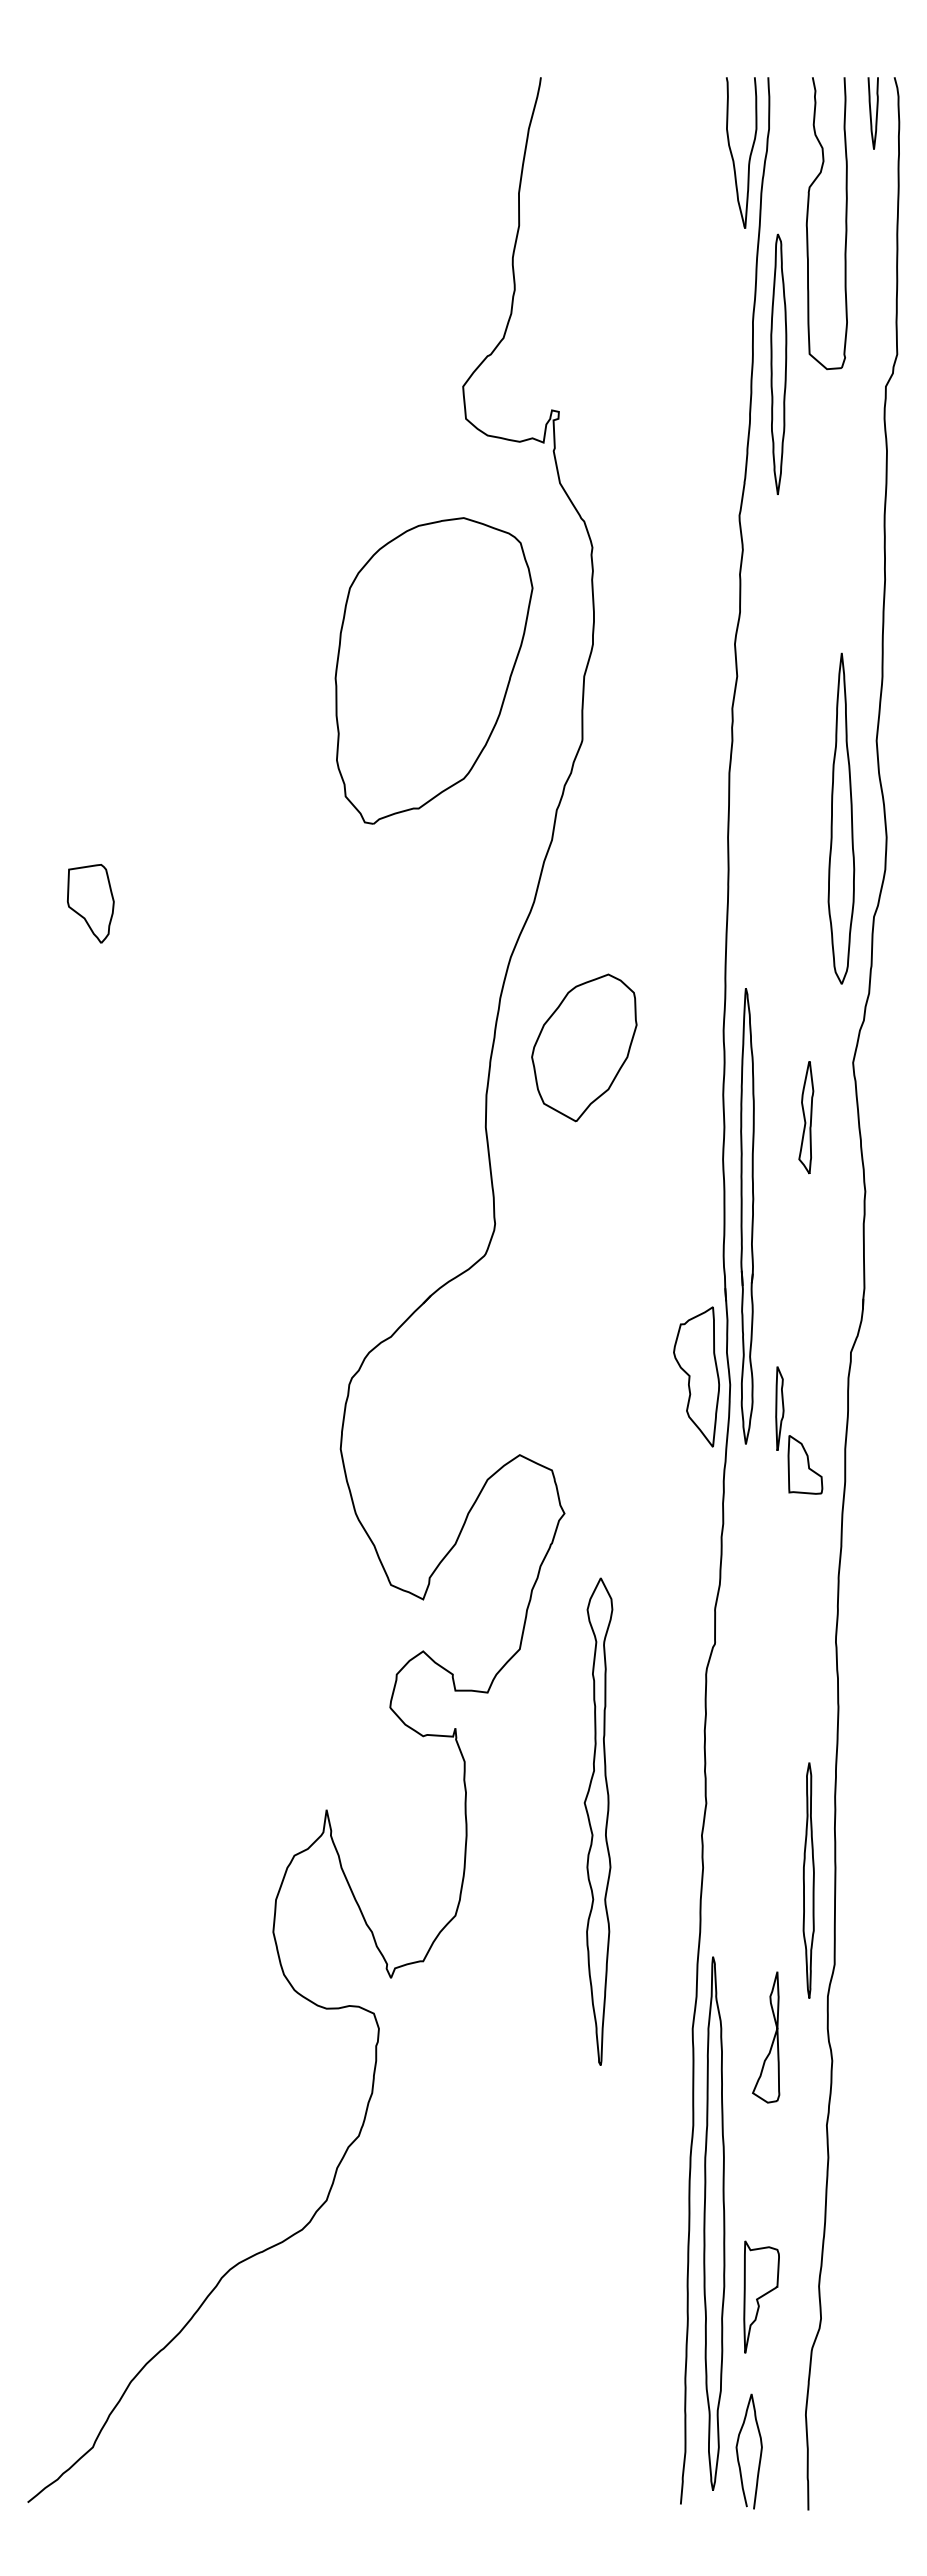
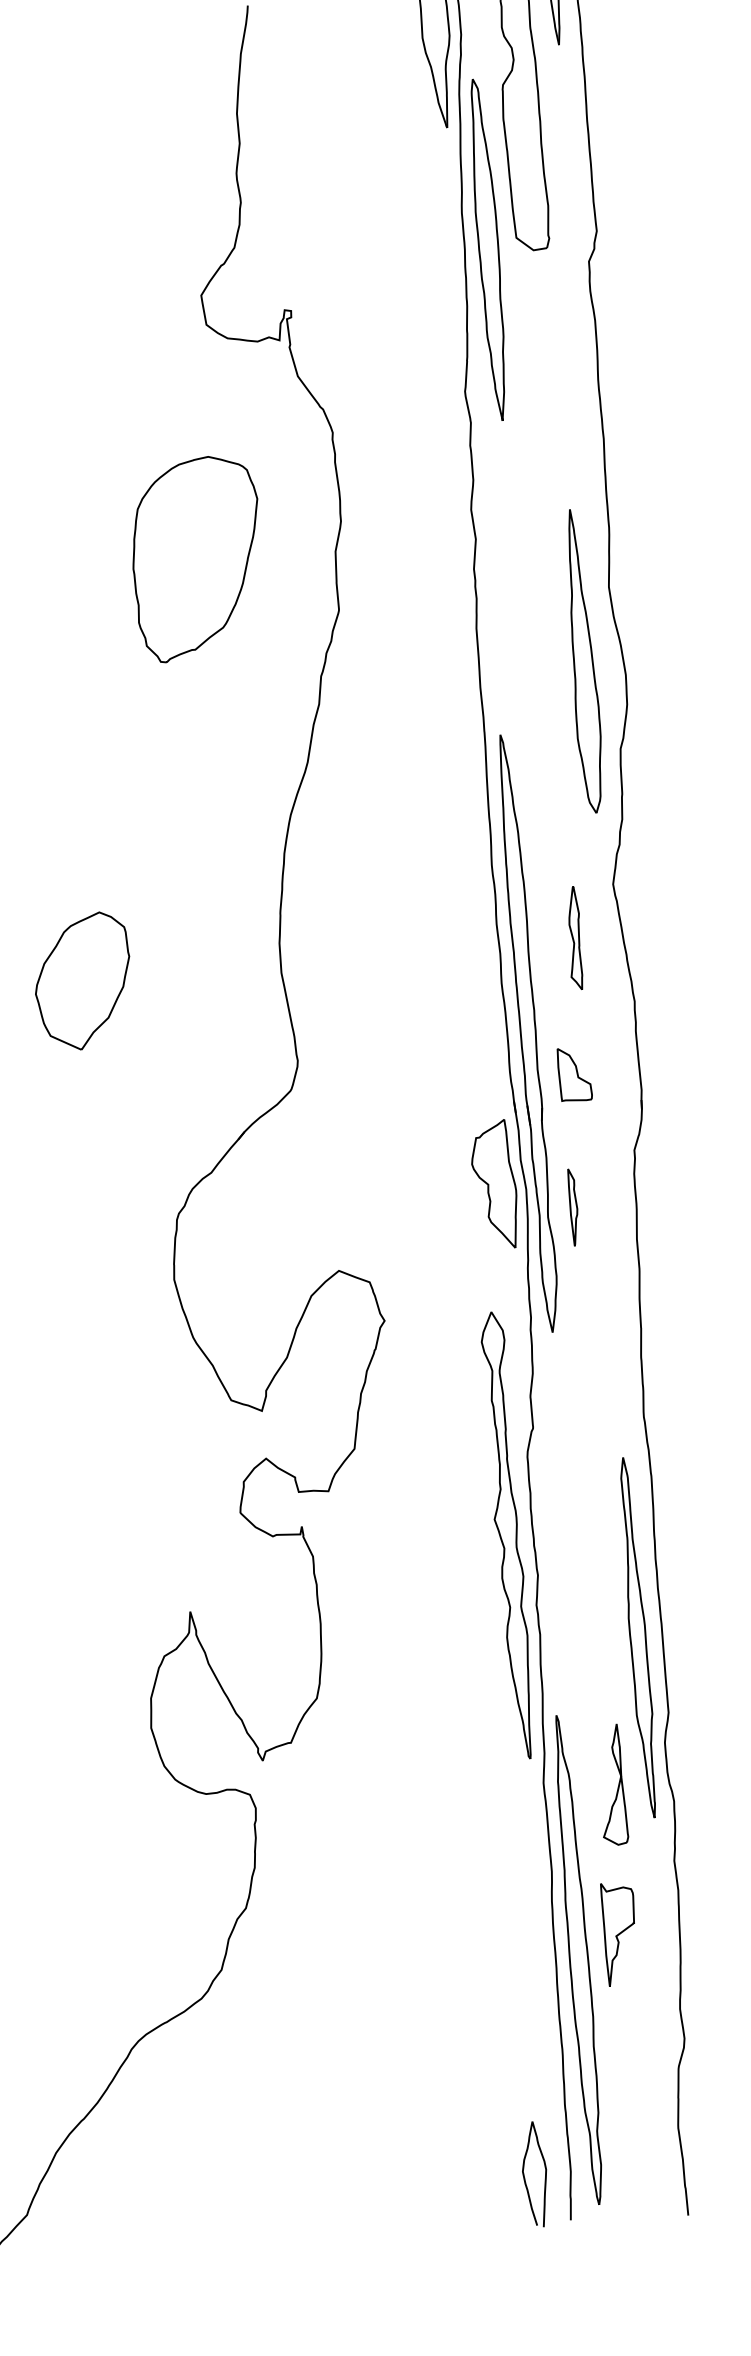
part: (778, 364) -> (488, 249), size x1.43
part: (434, 671) -> (197, 559), size x0.71
part: (584, 1047) -> (83, 981), moved
part: (747, 1216) -> (528, 1033), size x1.43
part: (805, 1464) -> (574, 1074), moved
part: (598, 1821) -> (508, 1535), moved
part: (808, 1880) -> (637, 1637), size x1.67
part: (761, 2296) -> (620, 1933), moved
curve: (738, 2452) -> (525, 2176), moved

